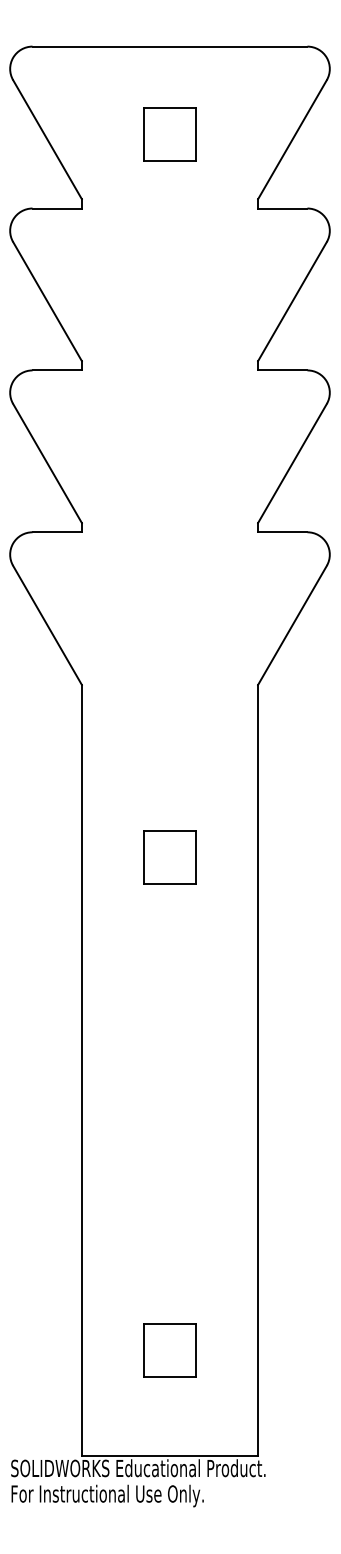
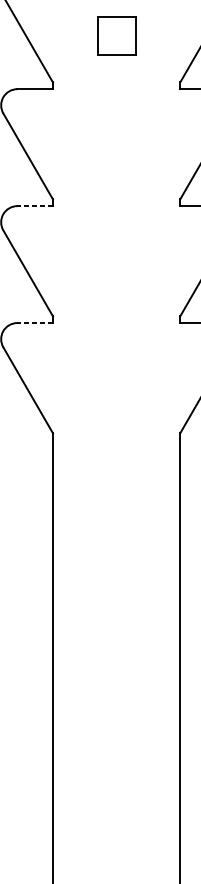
line: (57, 370) -> (35, 206), solid -> dashed
line: (57, 532) -> (35, 323), solid -> dashed
part: (169, 857) -> (116, 557), removed

